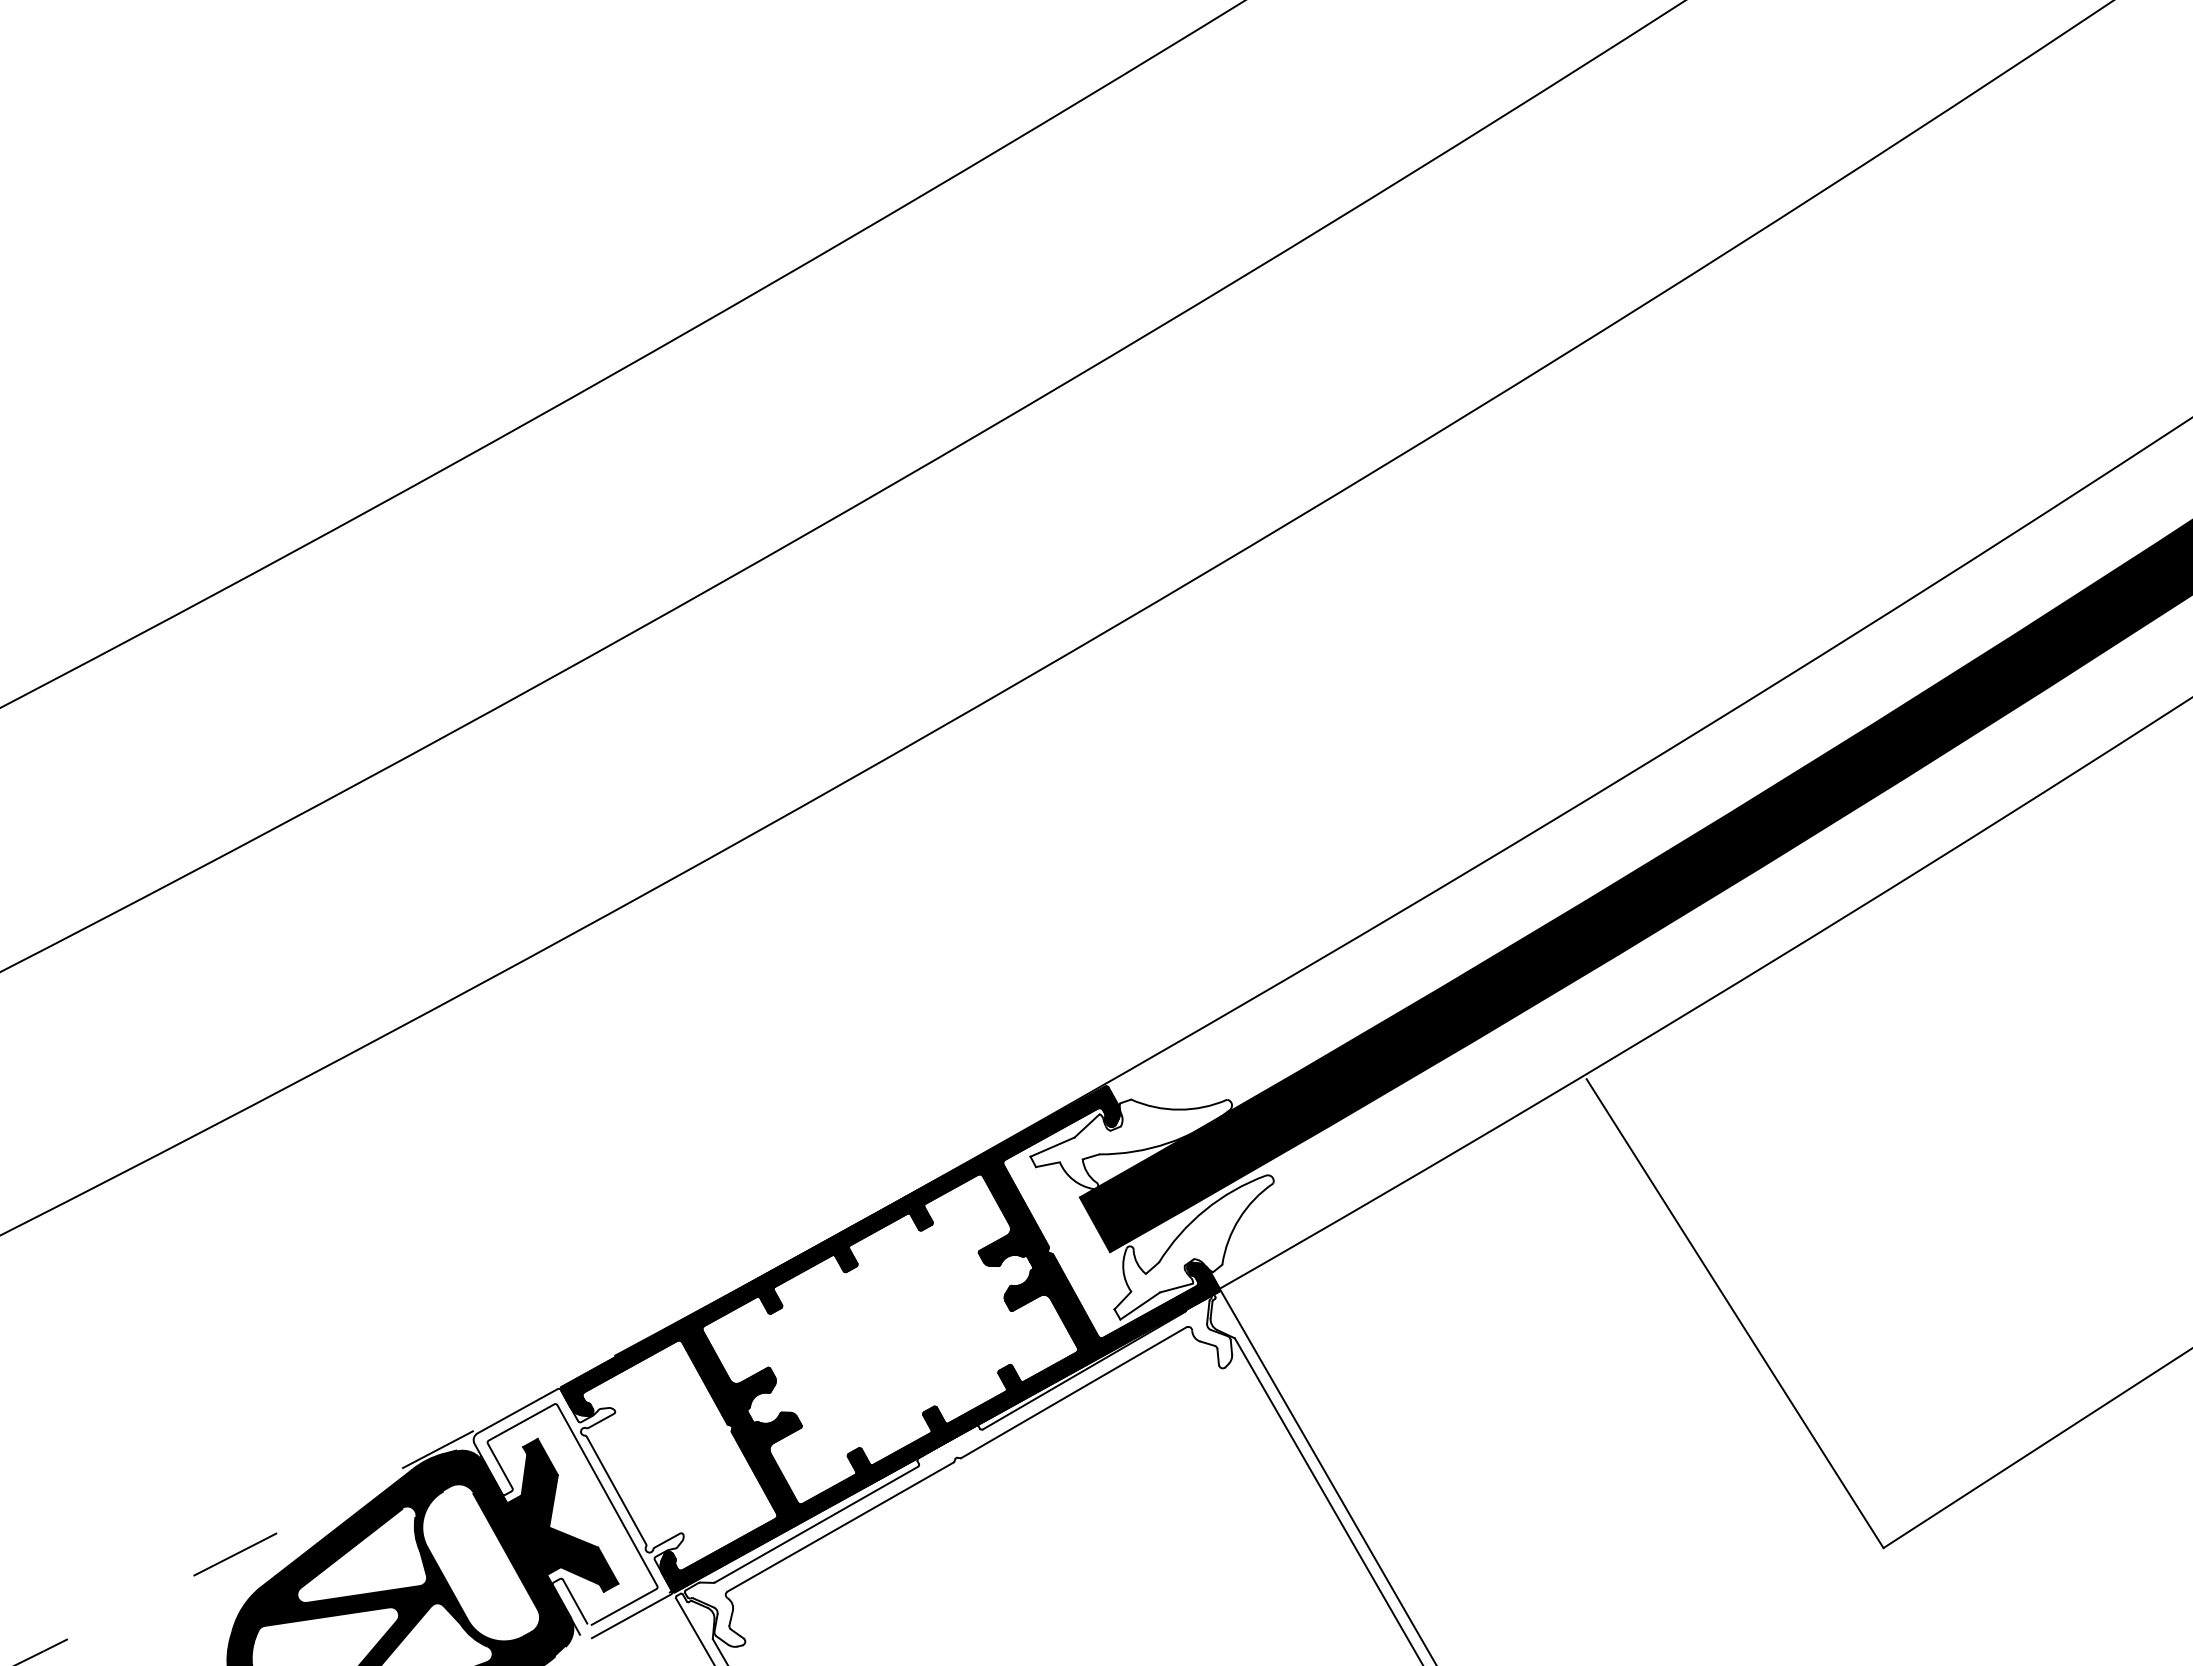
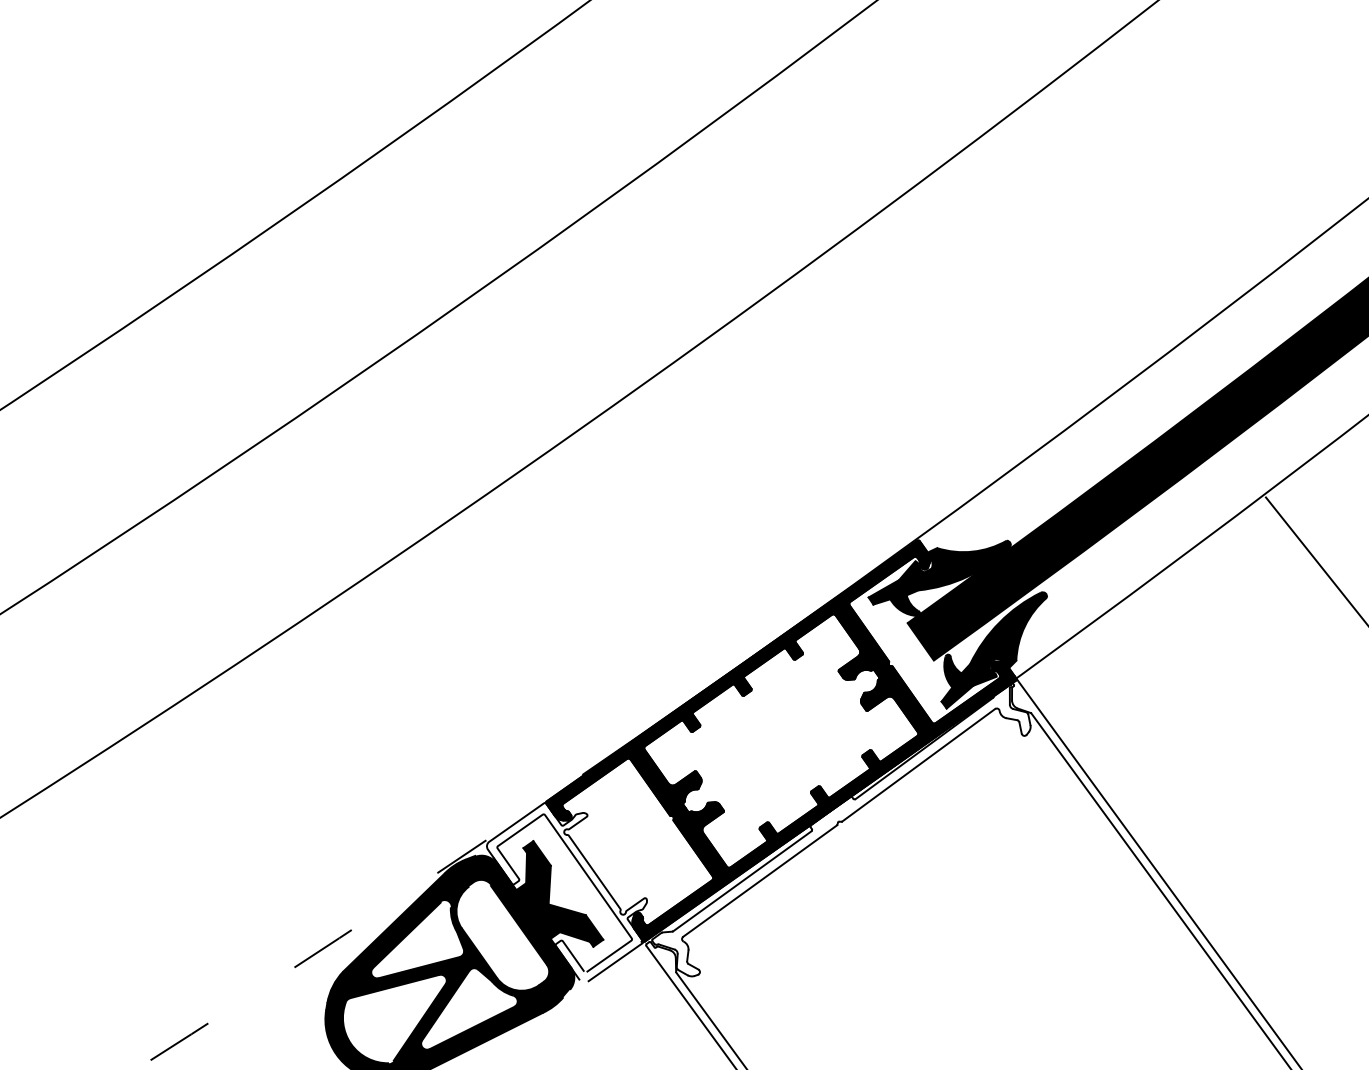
fill: (1131, 1144) -> (940, 580), added
fill: (1193, 1247) -> (994, 650), added

